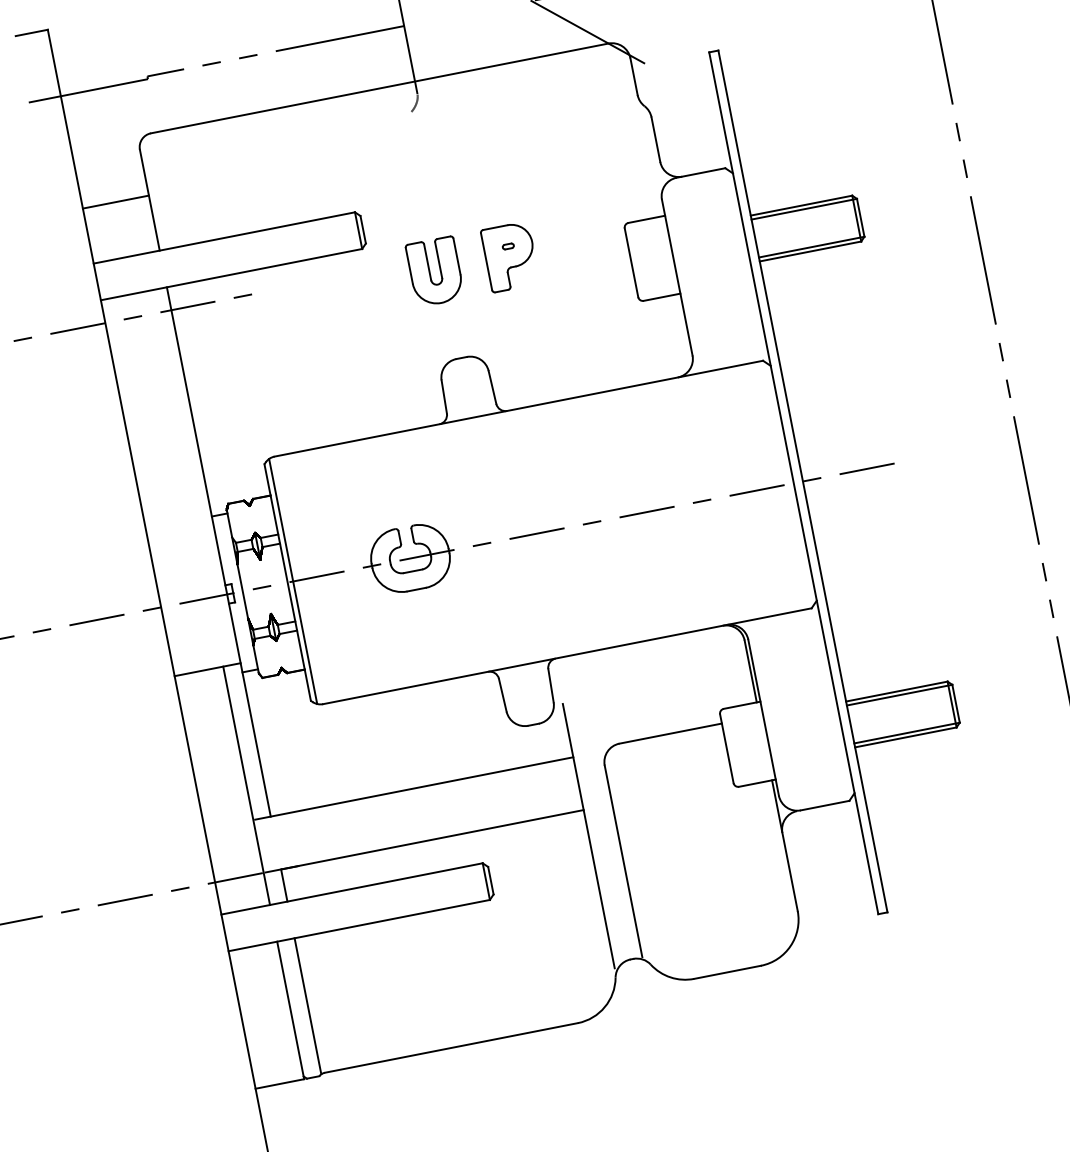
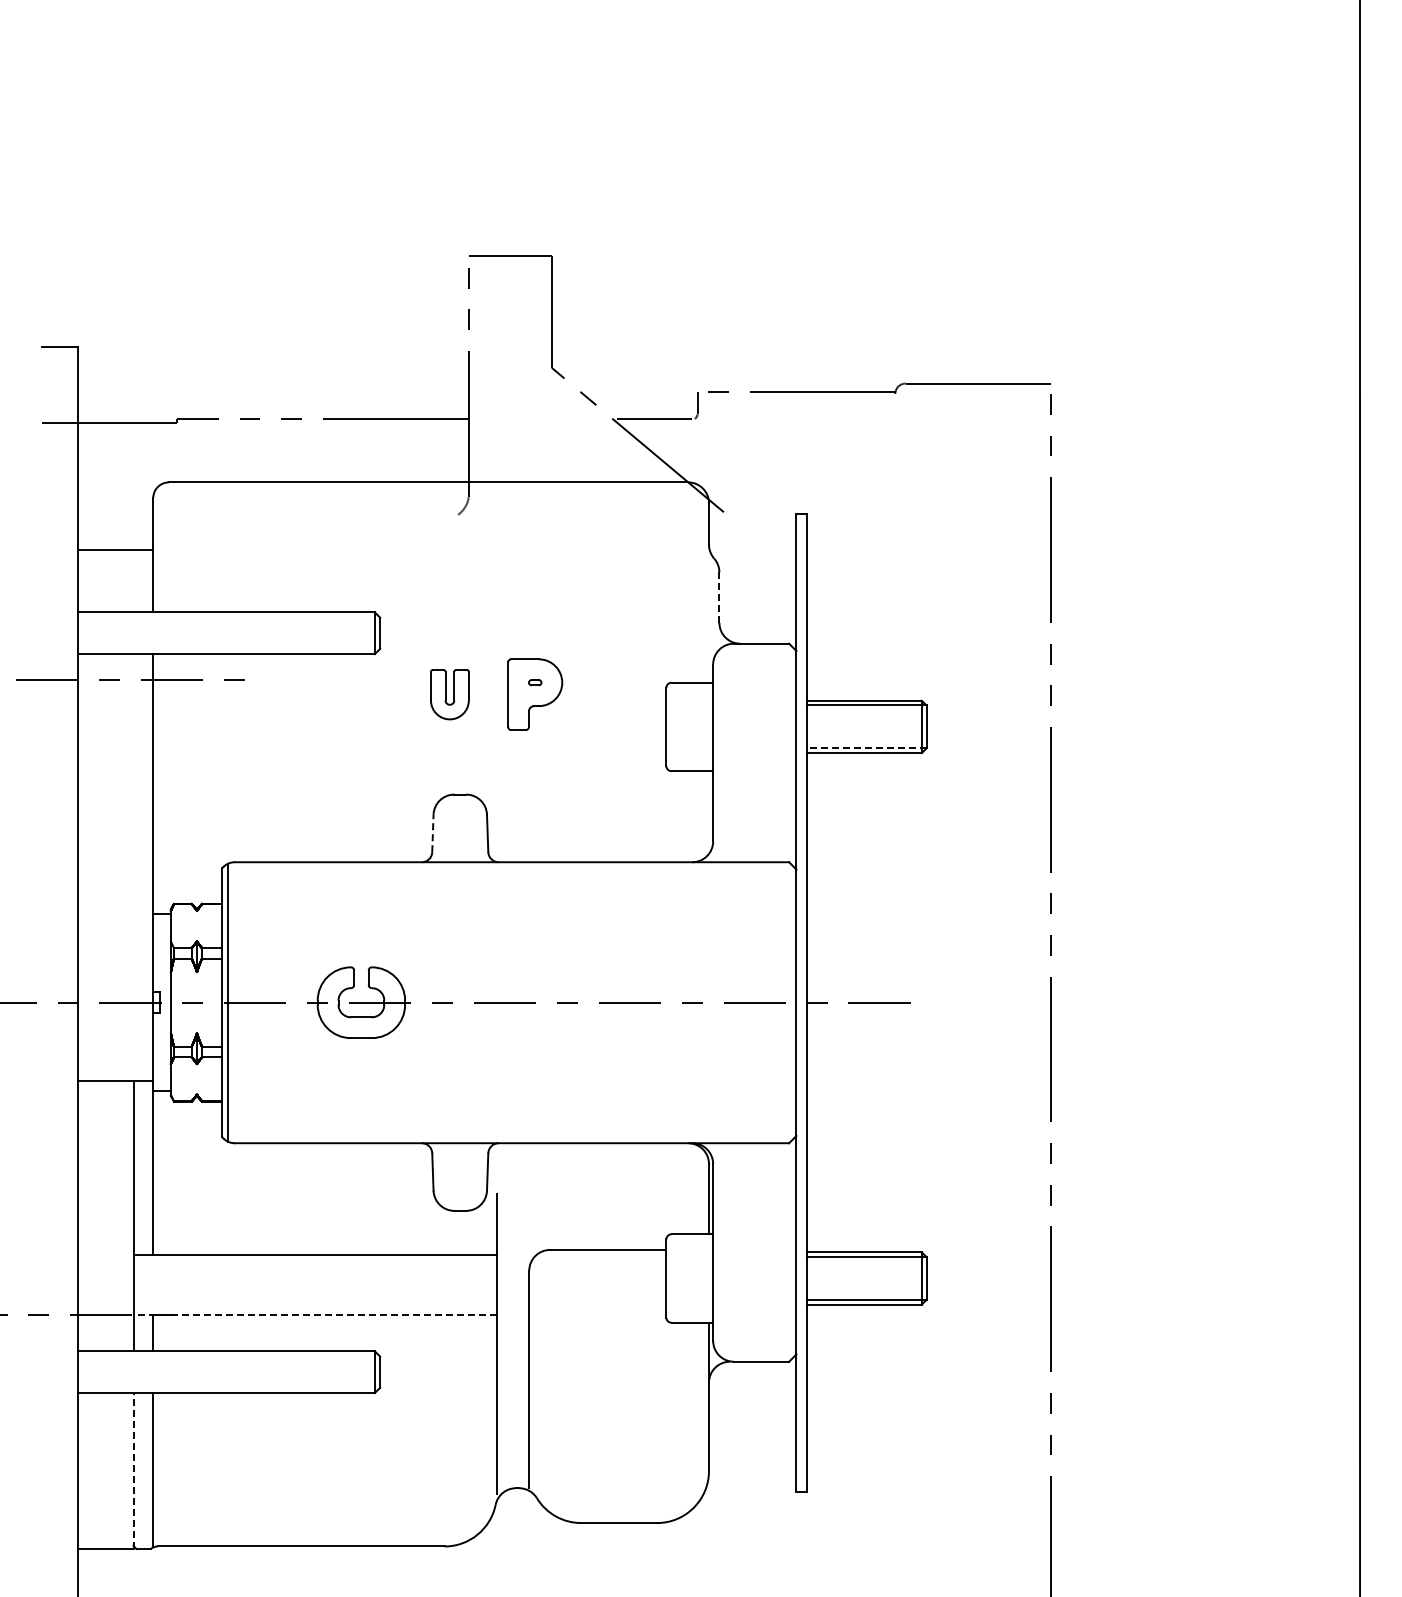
line: (655, 139) -> (719, 597), solid -> dashed
line: (811, 247) -> (866, 748), solid -> dashed
part: (434, 271) -> (449, 694), size x0.7
line: (443, 397) -> (432, 833), solid -> dashed
line: (424, 840) -> (316, 1314), solid -> dashed
line: (290, 1009) -> (133, 1470), solid -> dashed

